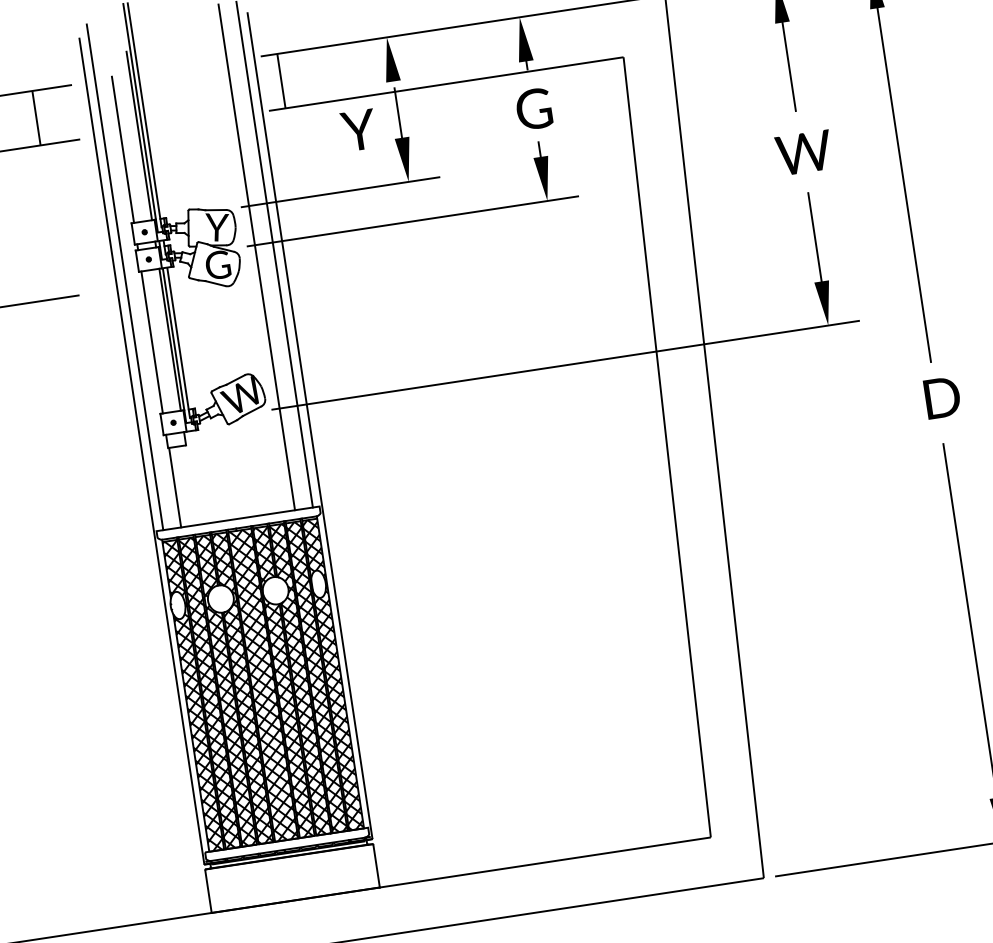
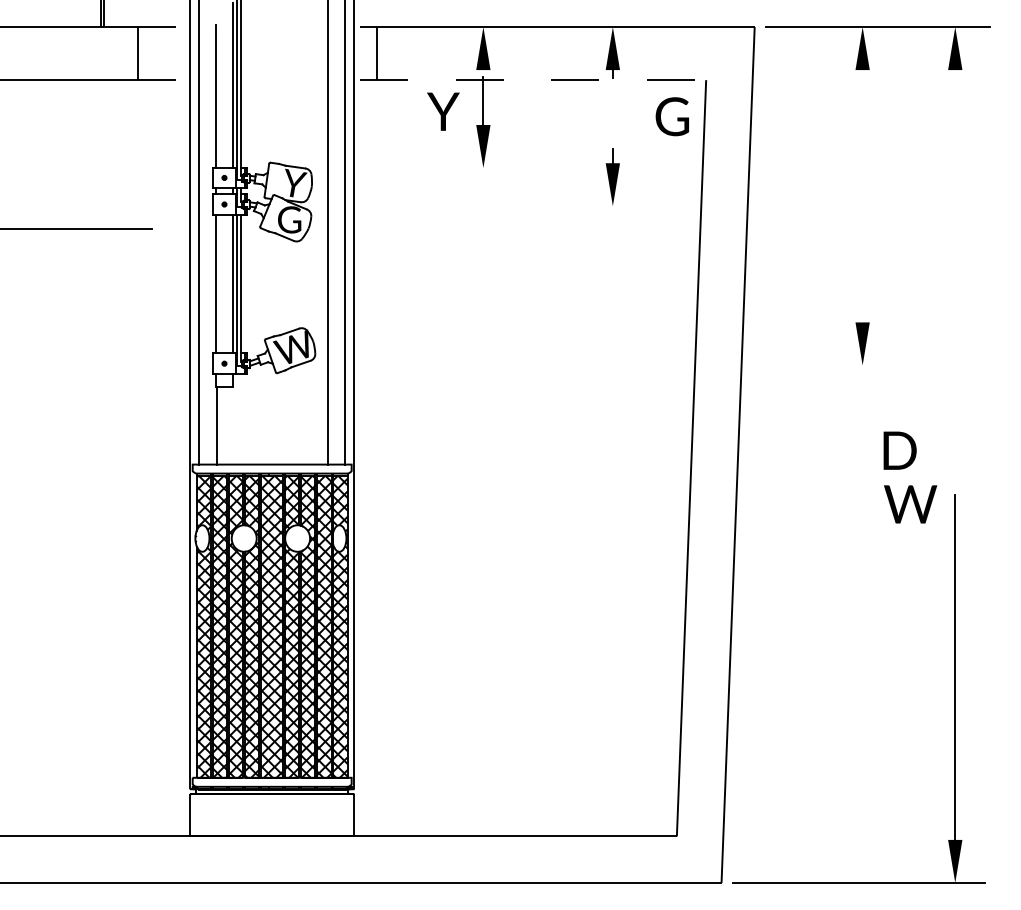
line: (789, 67) -> (862, 113), removed
line: (446, 84) -> (533, 80), solid -> dashed
text: (533, 109) -> (671, 116), moved
text: (804, 153) -> (910, 504), moved
line: (904, 185) -> (955, 242), removed
line: (340, 192) -> (416, 168), removed
line: (412, 221) -> (481, 206), removed
line: (814, 237) -> (862, 279), removed
line: (565, 365) -> (606, 365), removed
text: (941, 397) -> (899, 450), moved

